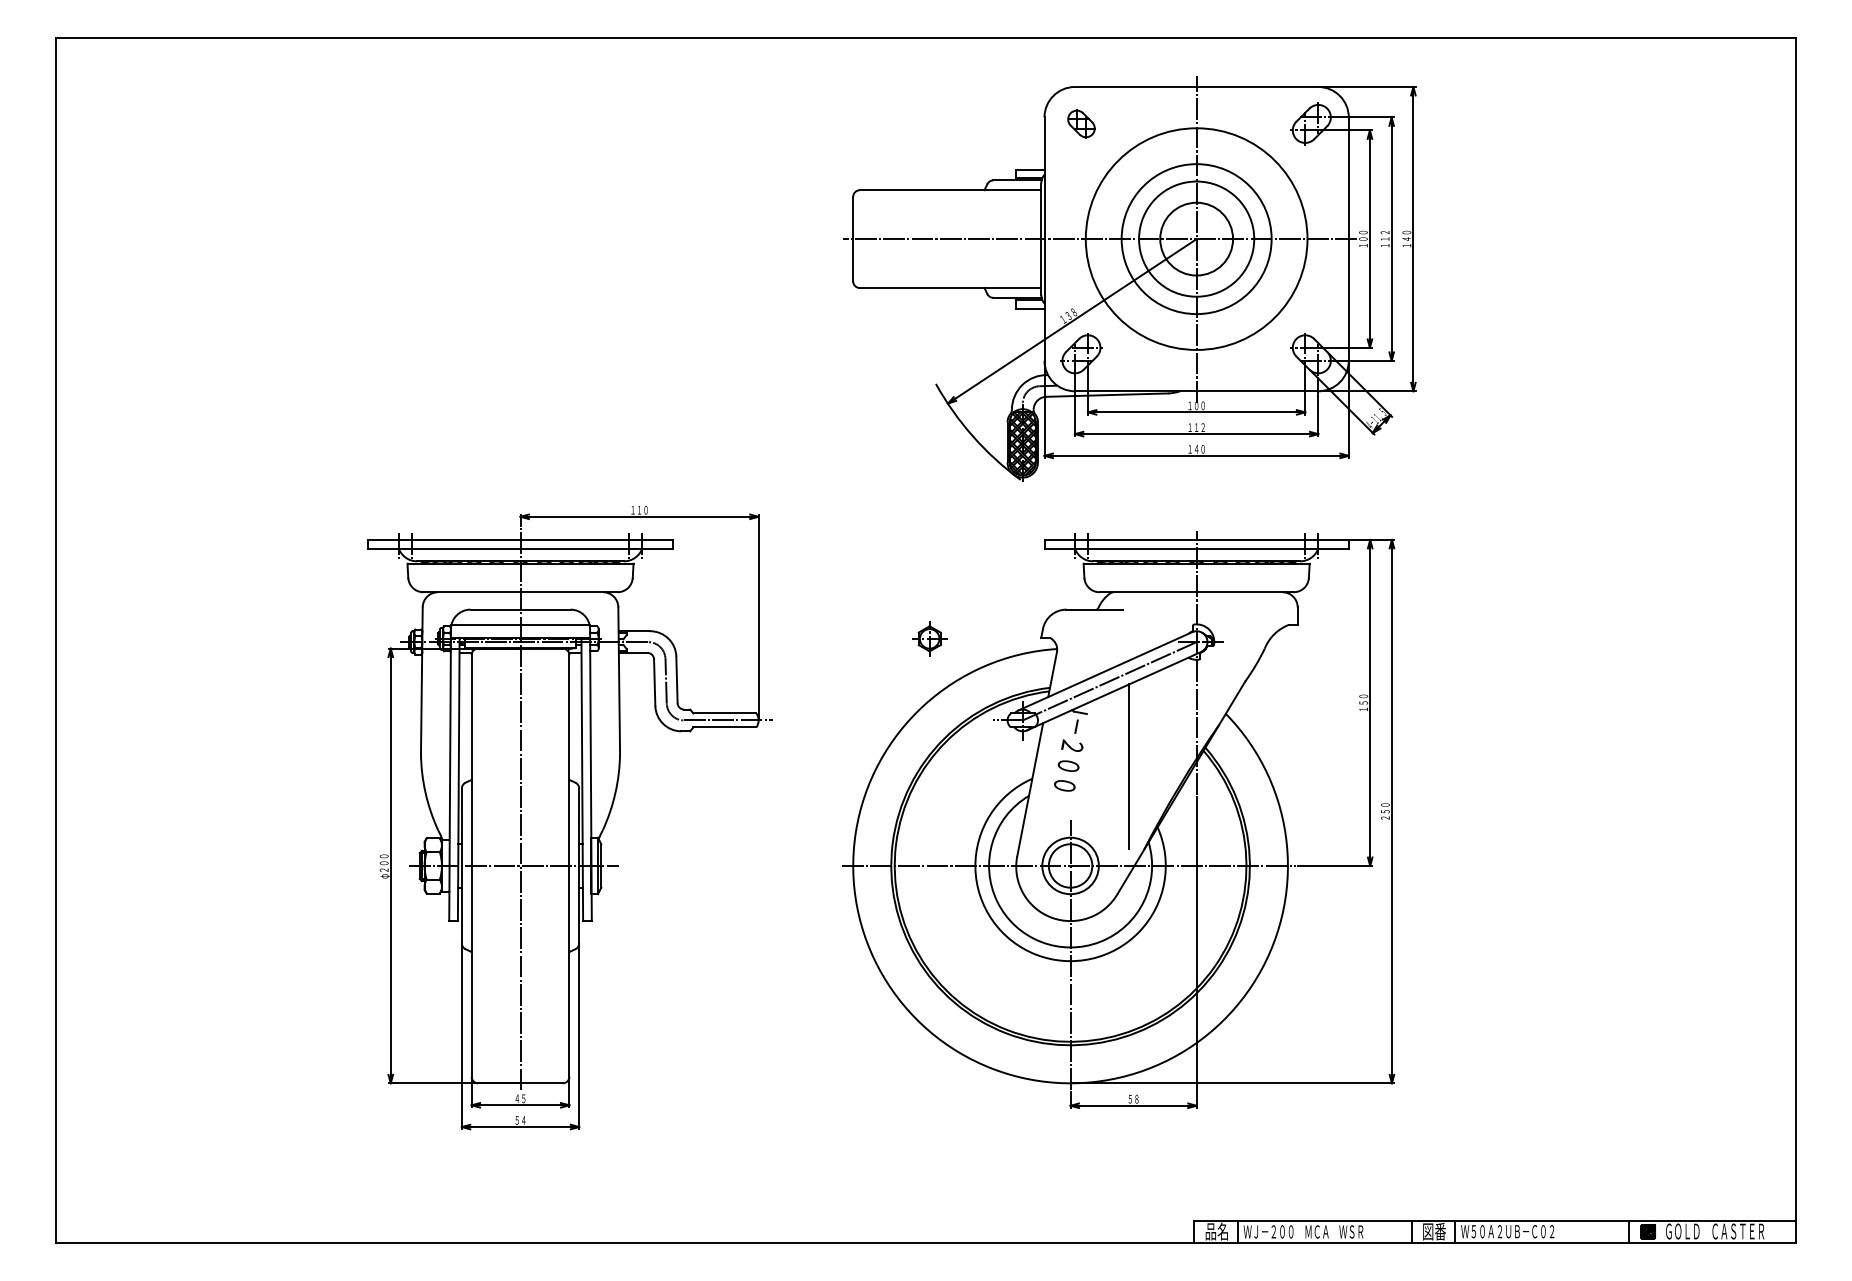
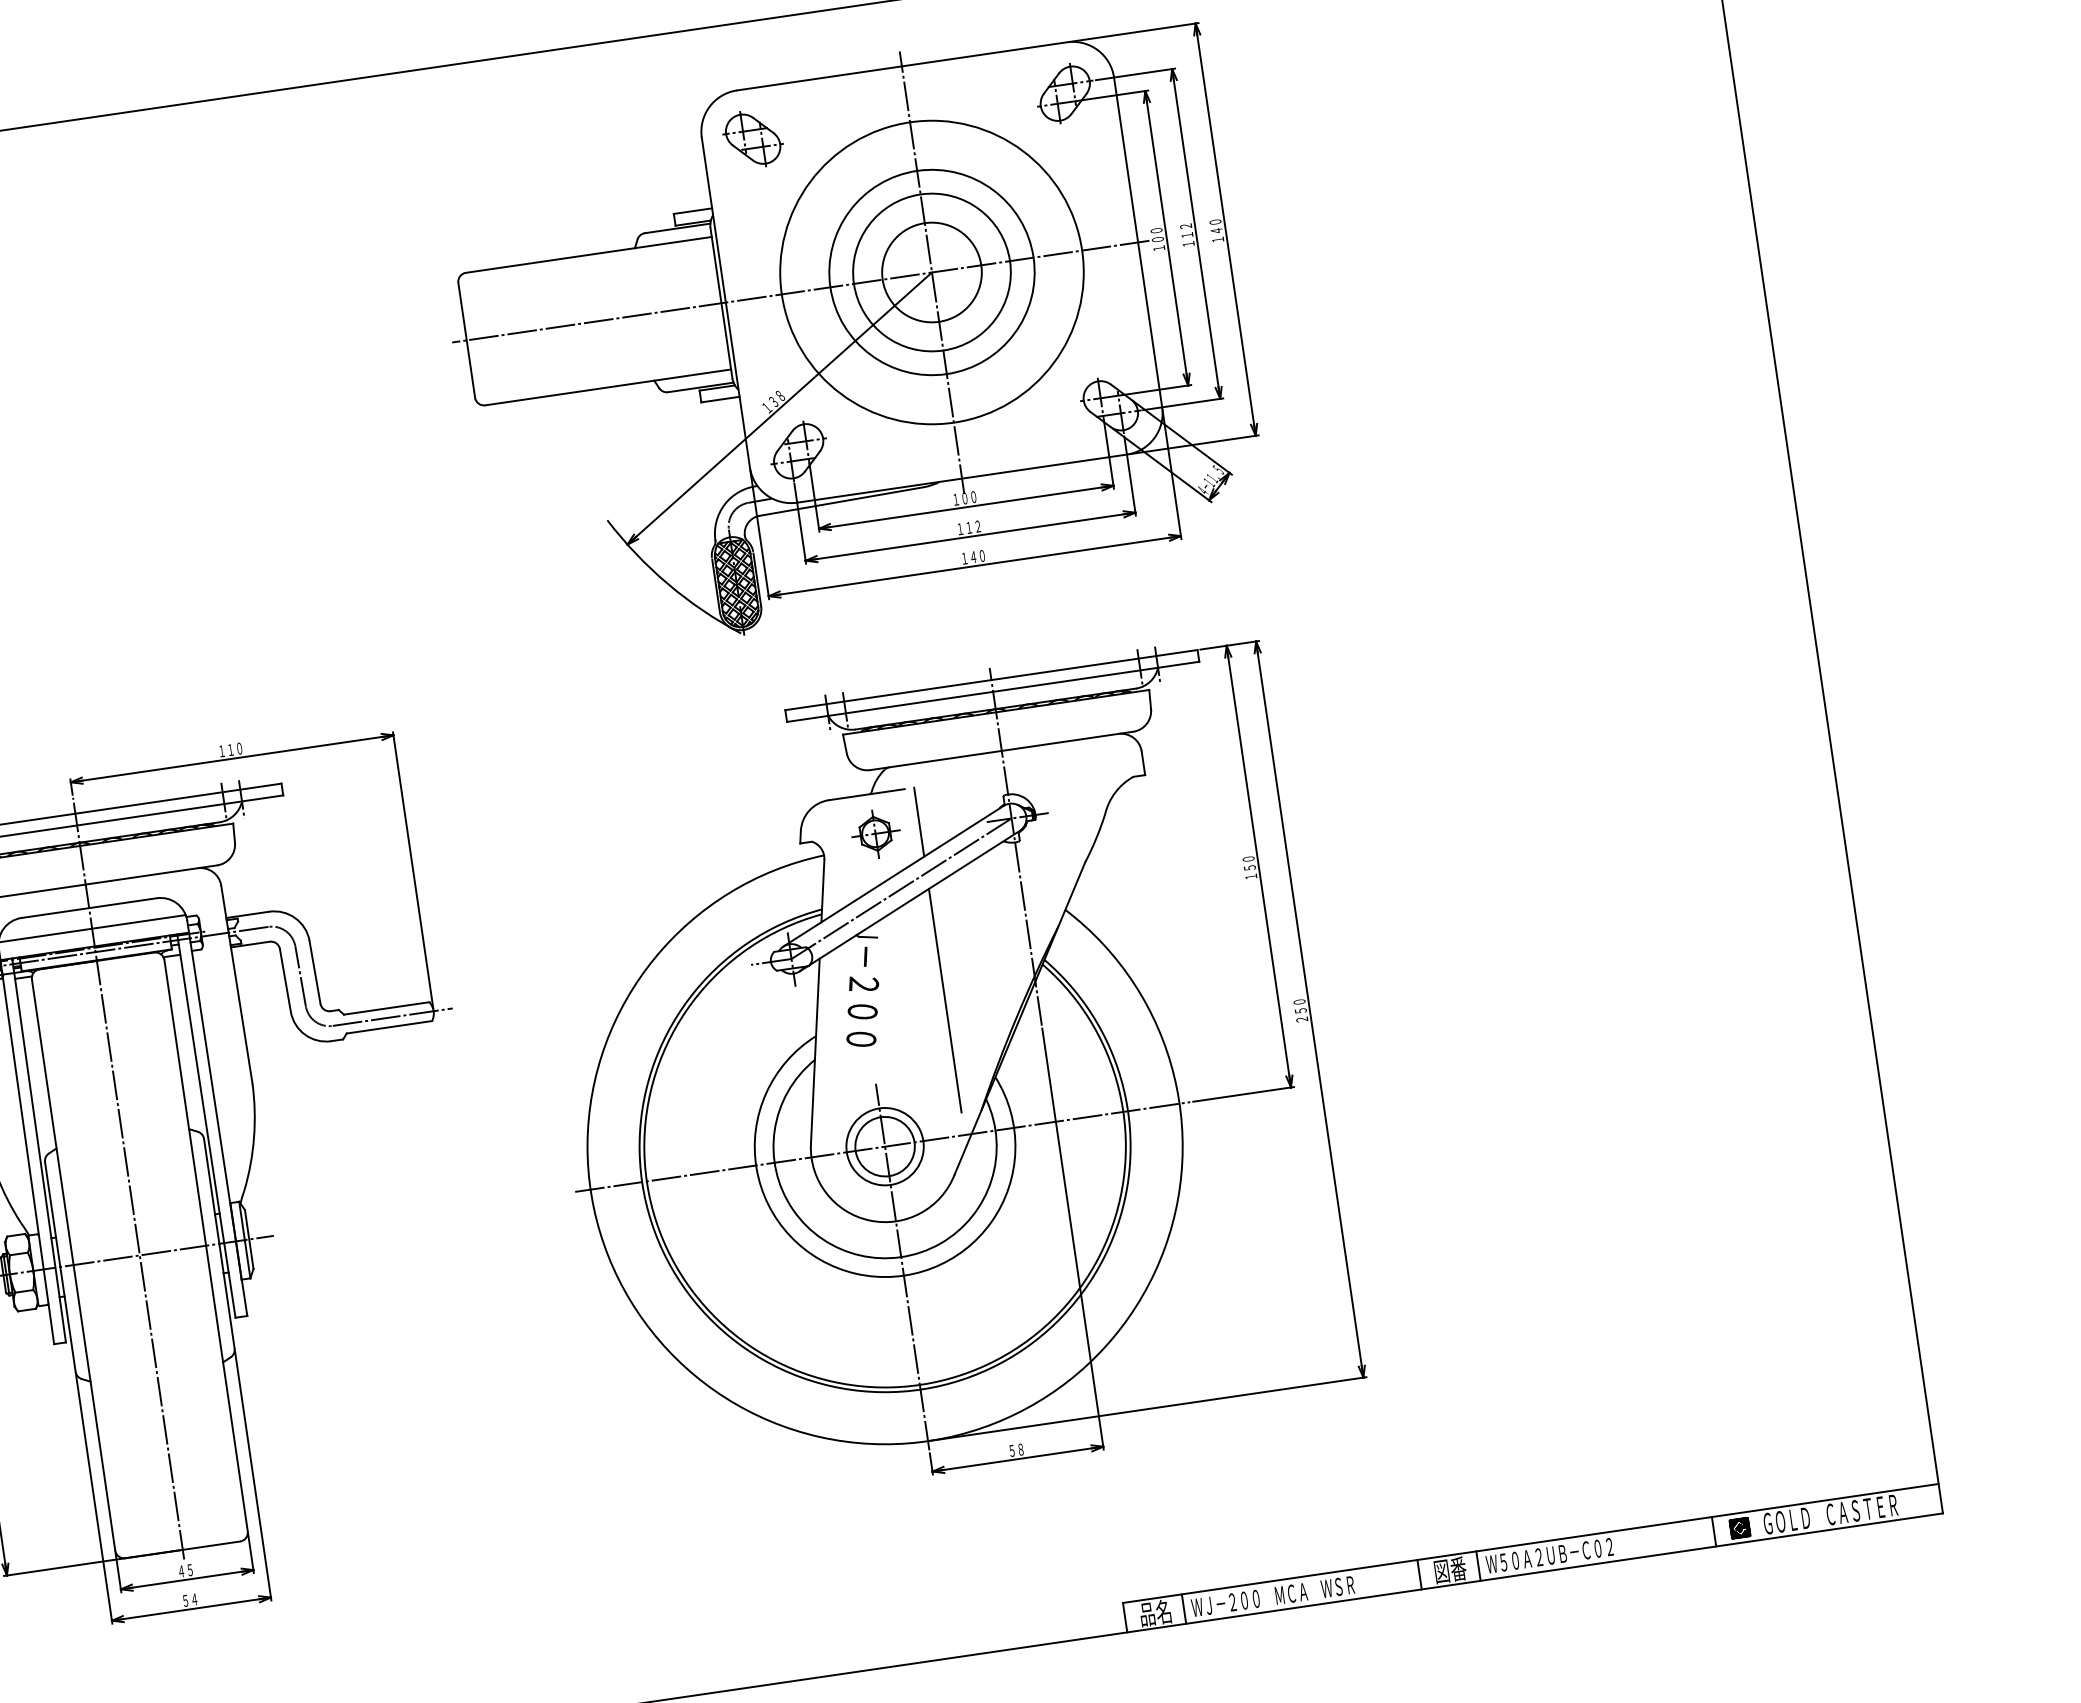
part: (1081, 123) -> (753, 138), size x1.43
line: (1129, 634) -> (919, 821), added
part: (929, 638) -> (875, 833), moved

